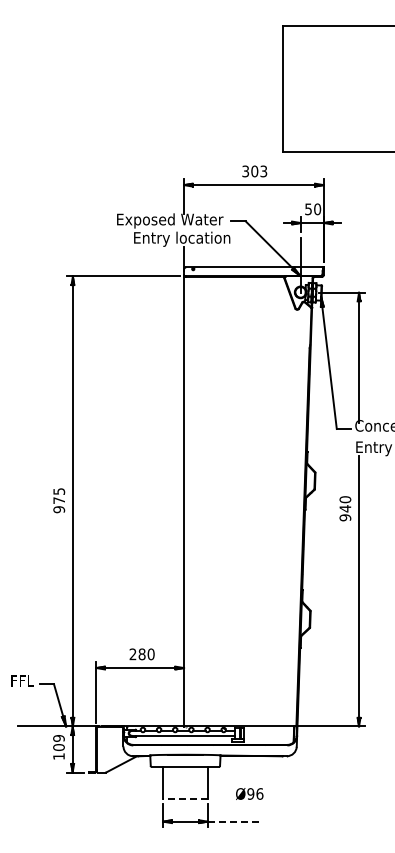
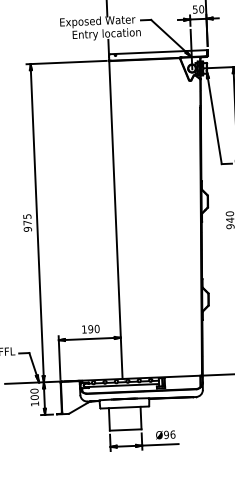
text: (137, 654) -> (87, 329), 280 -> 190
text: (58, 738) -> (34, 391), 109 -> 100
text: (249, 793) -> (165, 434), moved
line: (184, 798) -> (125, 429), dashed -> solid
line: (233, 821) -> (160, 444), dashed -> solid

